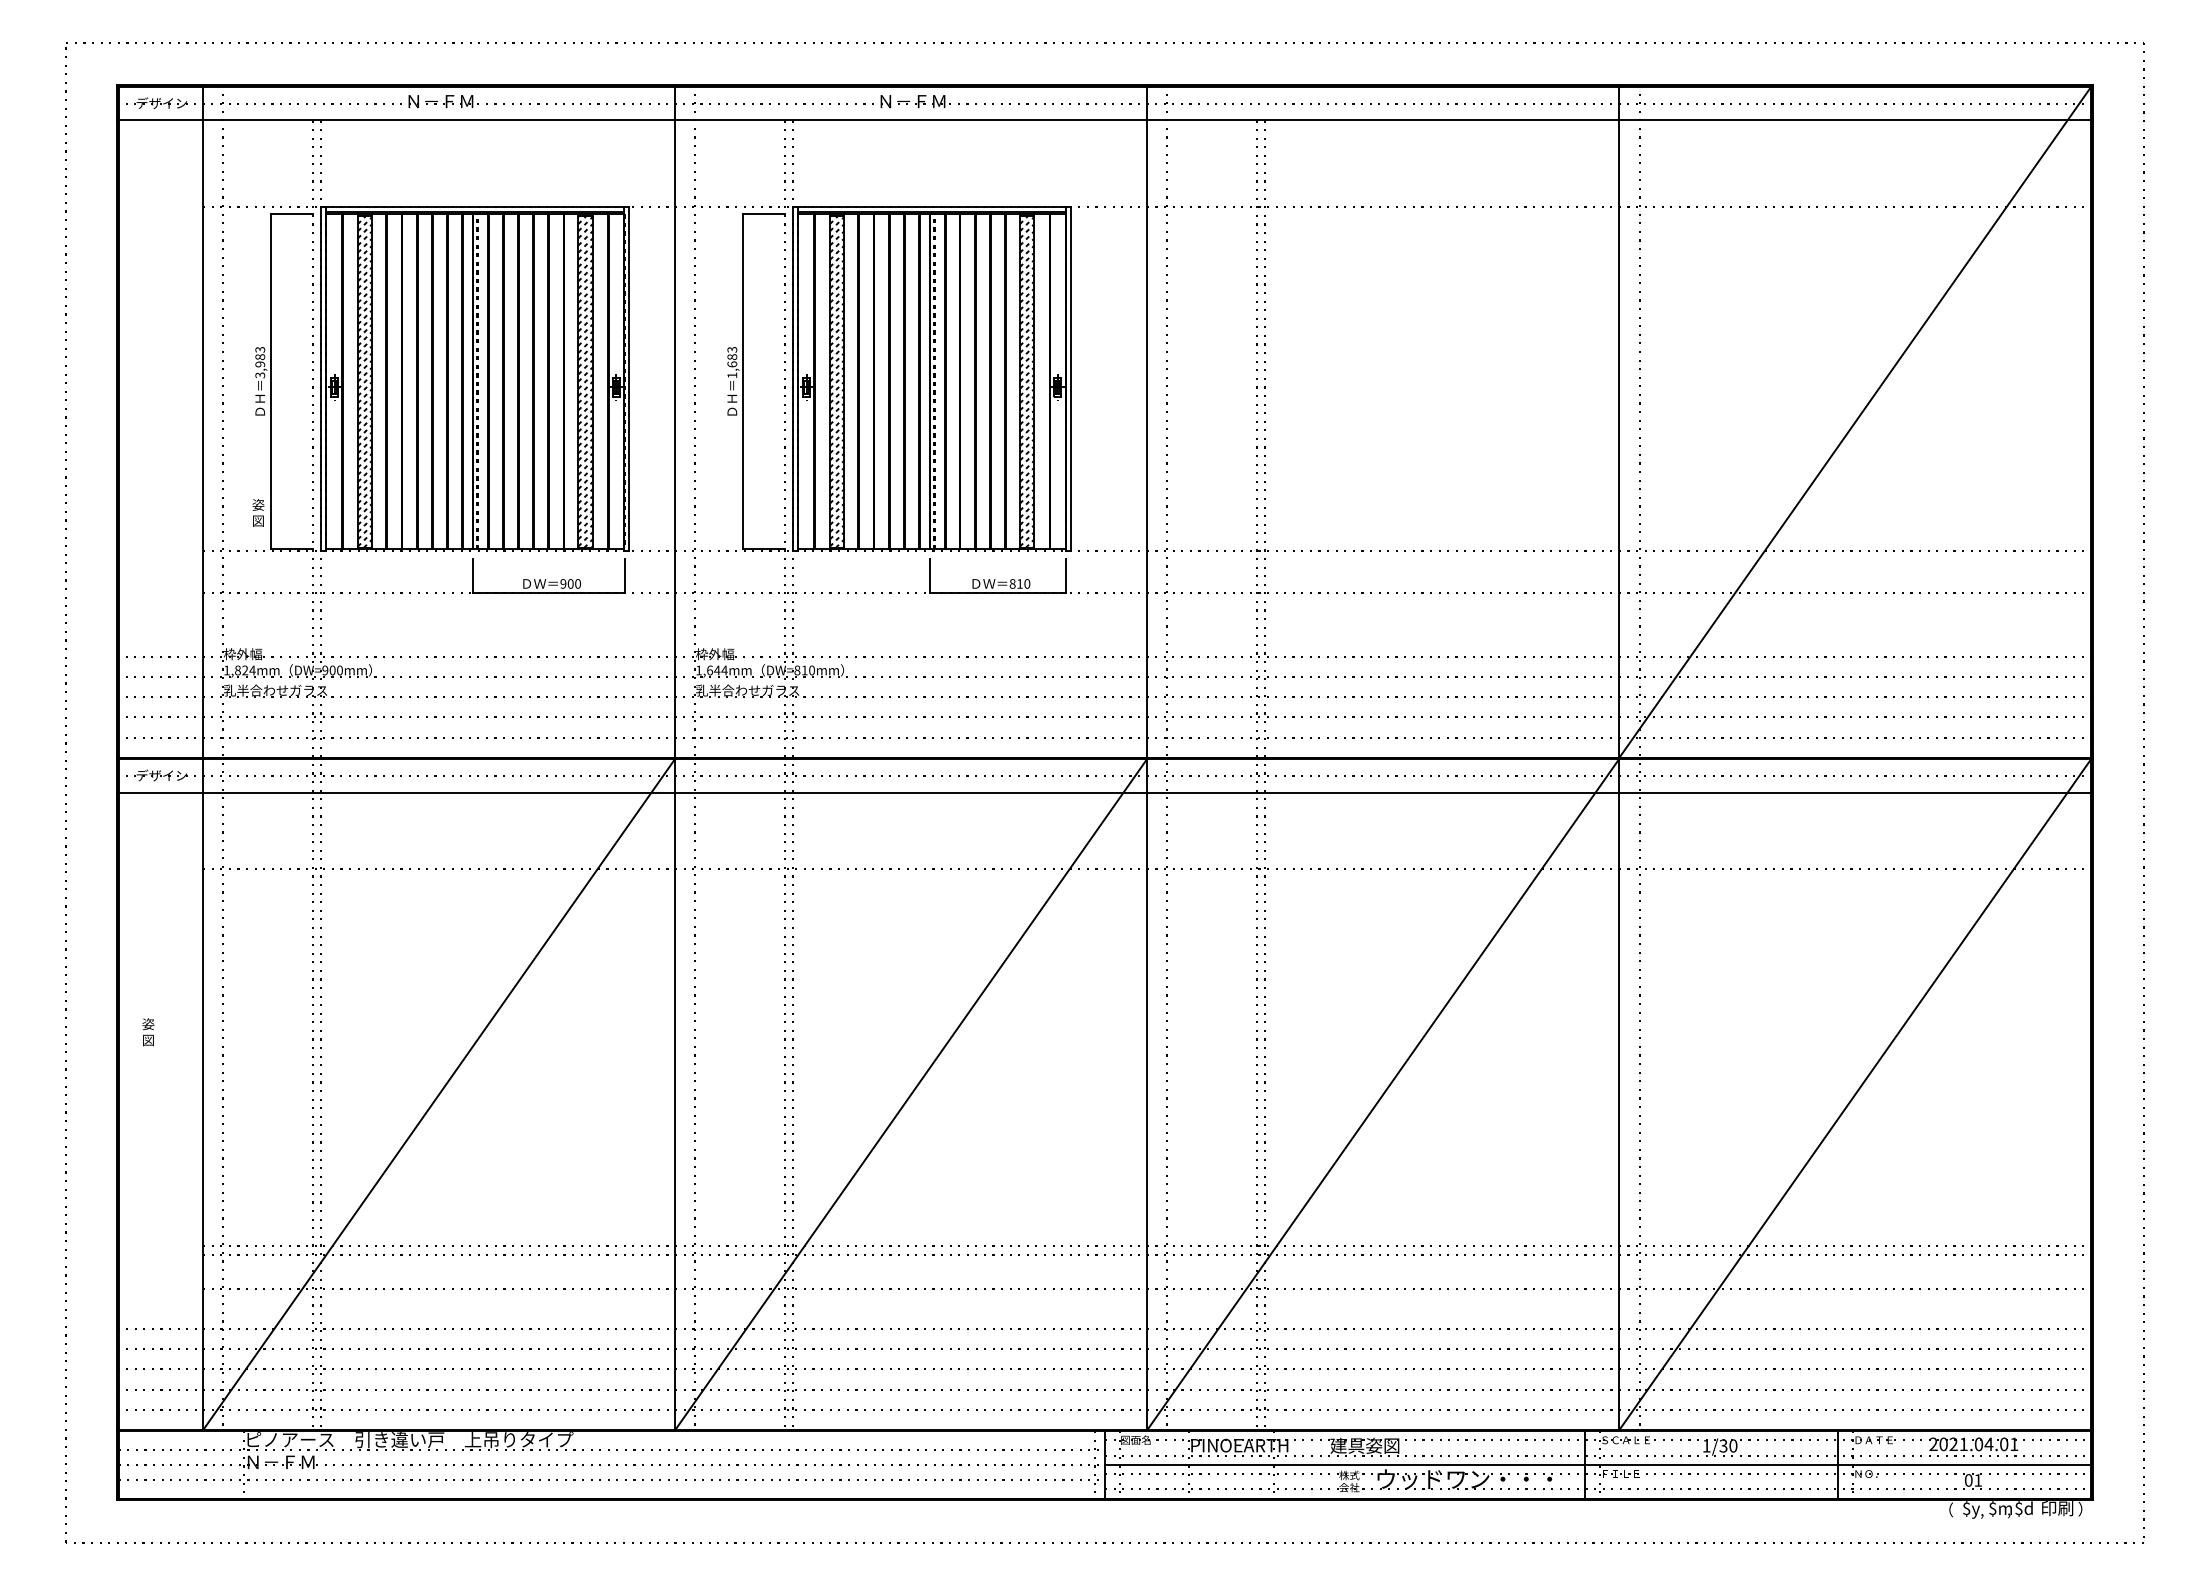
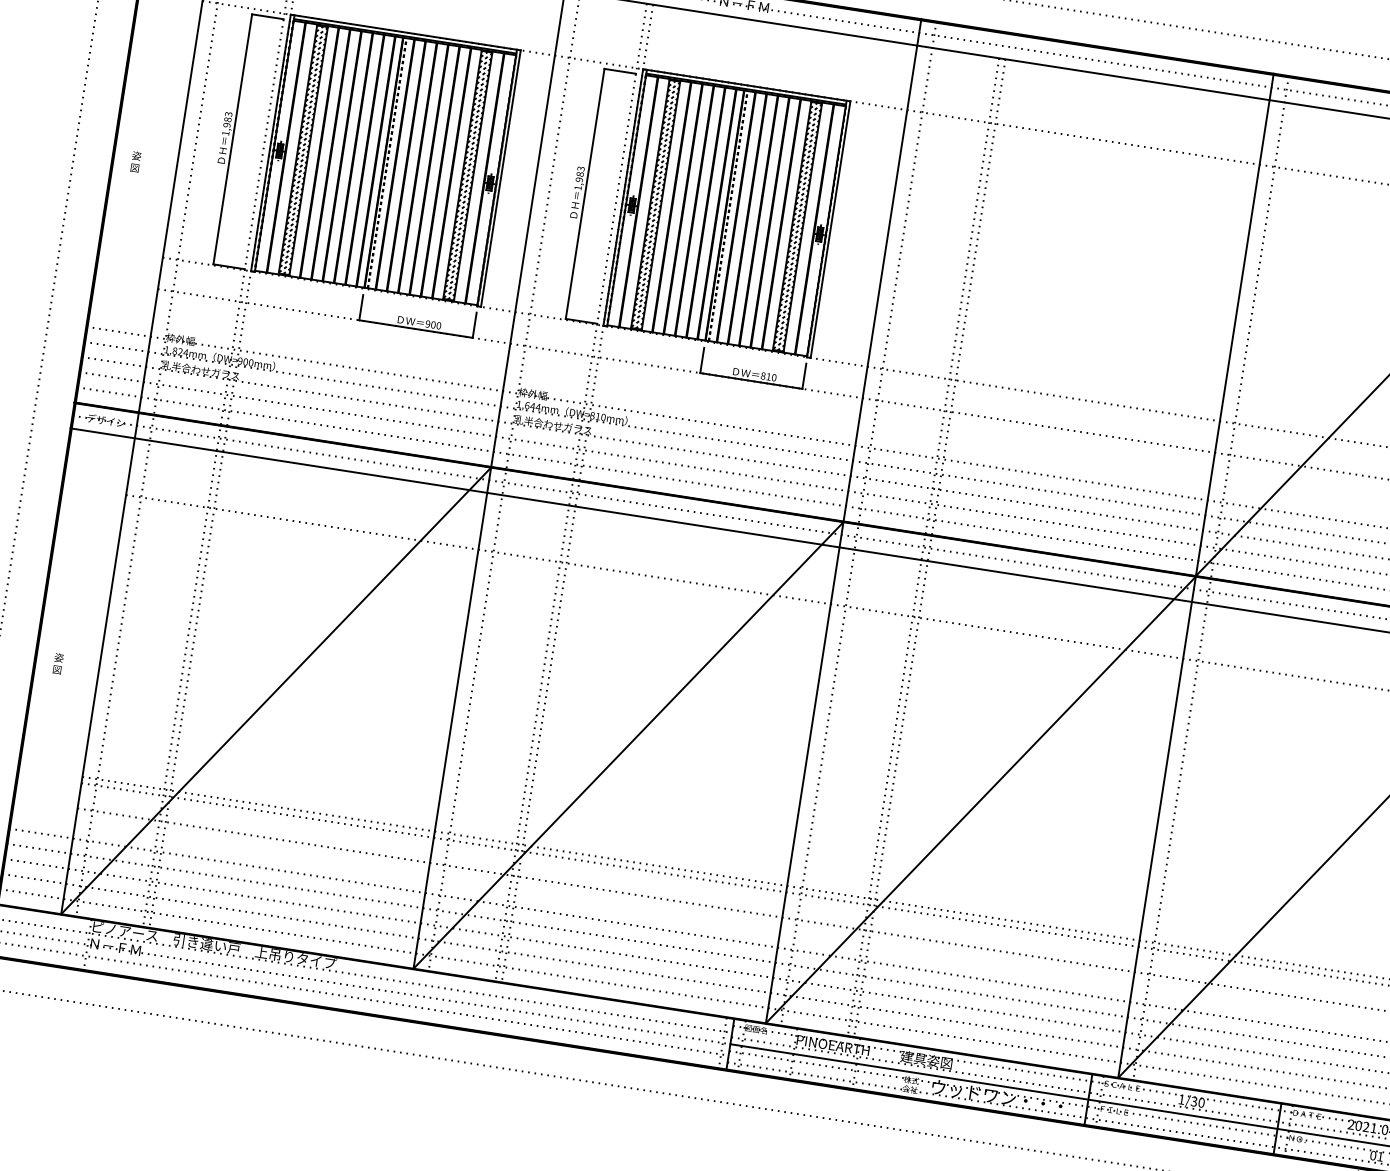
text: (732, 364) -> (579, 179), 1,683 -> 1,983
text: (260, 375) -> (225, 133), 3,983 -> 1,983
text: (258, 512) -> (135, 161), moved
text: (148, 1032) -> (58, 663), moved

